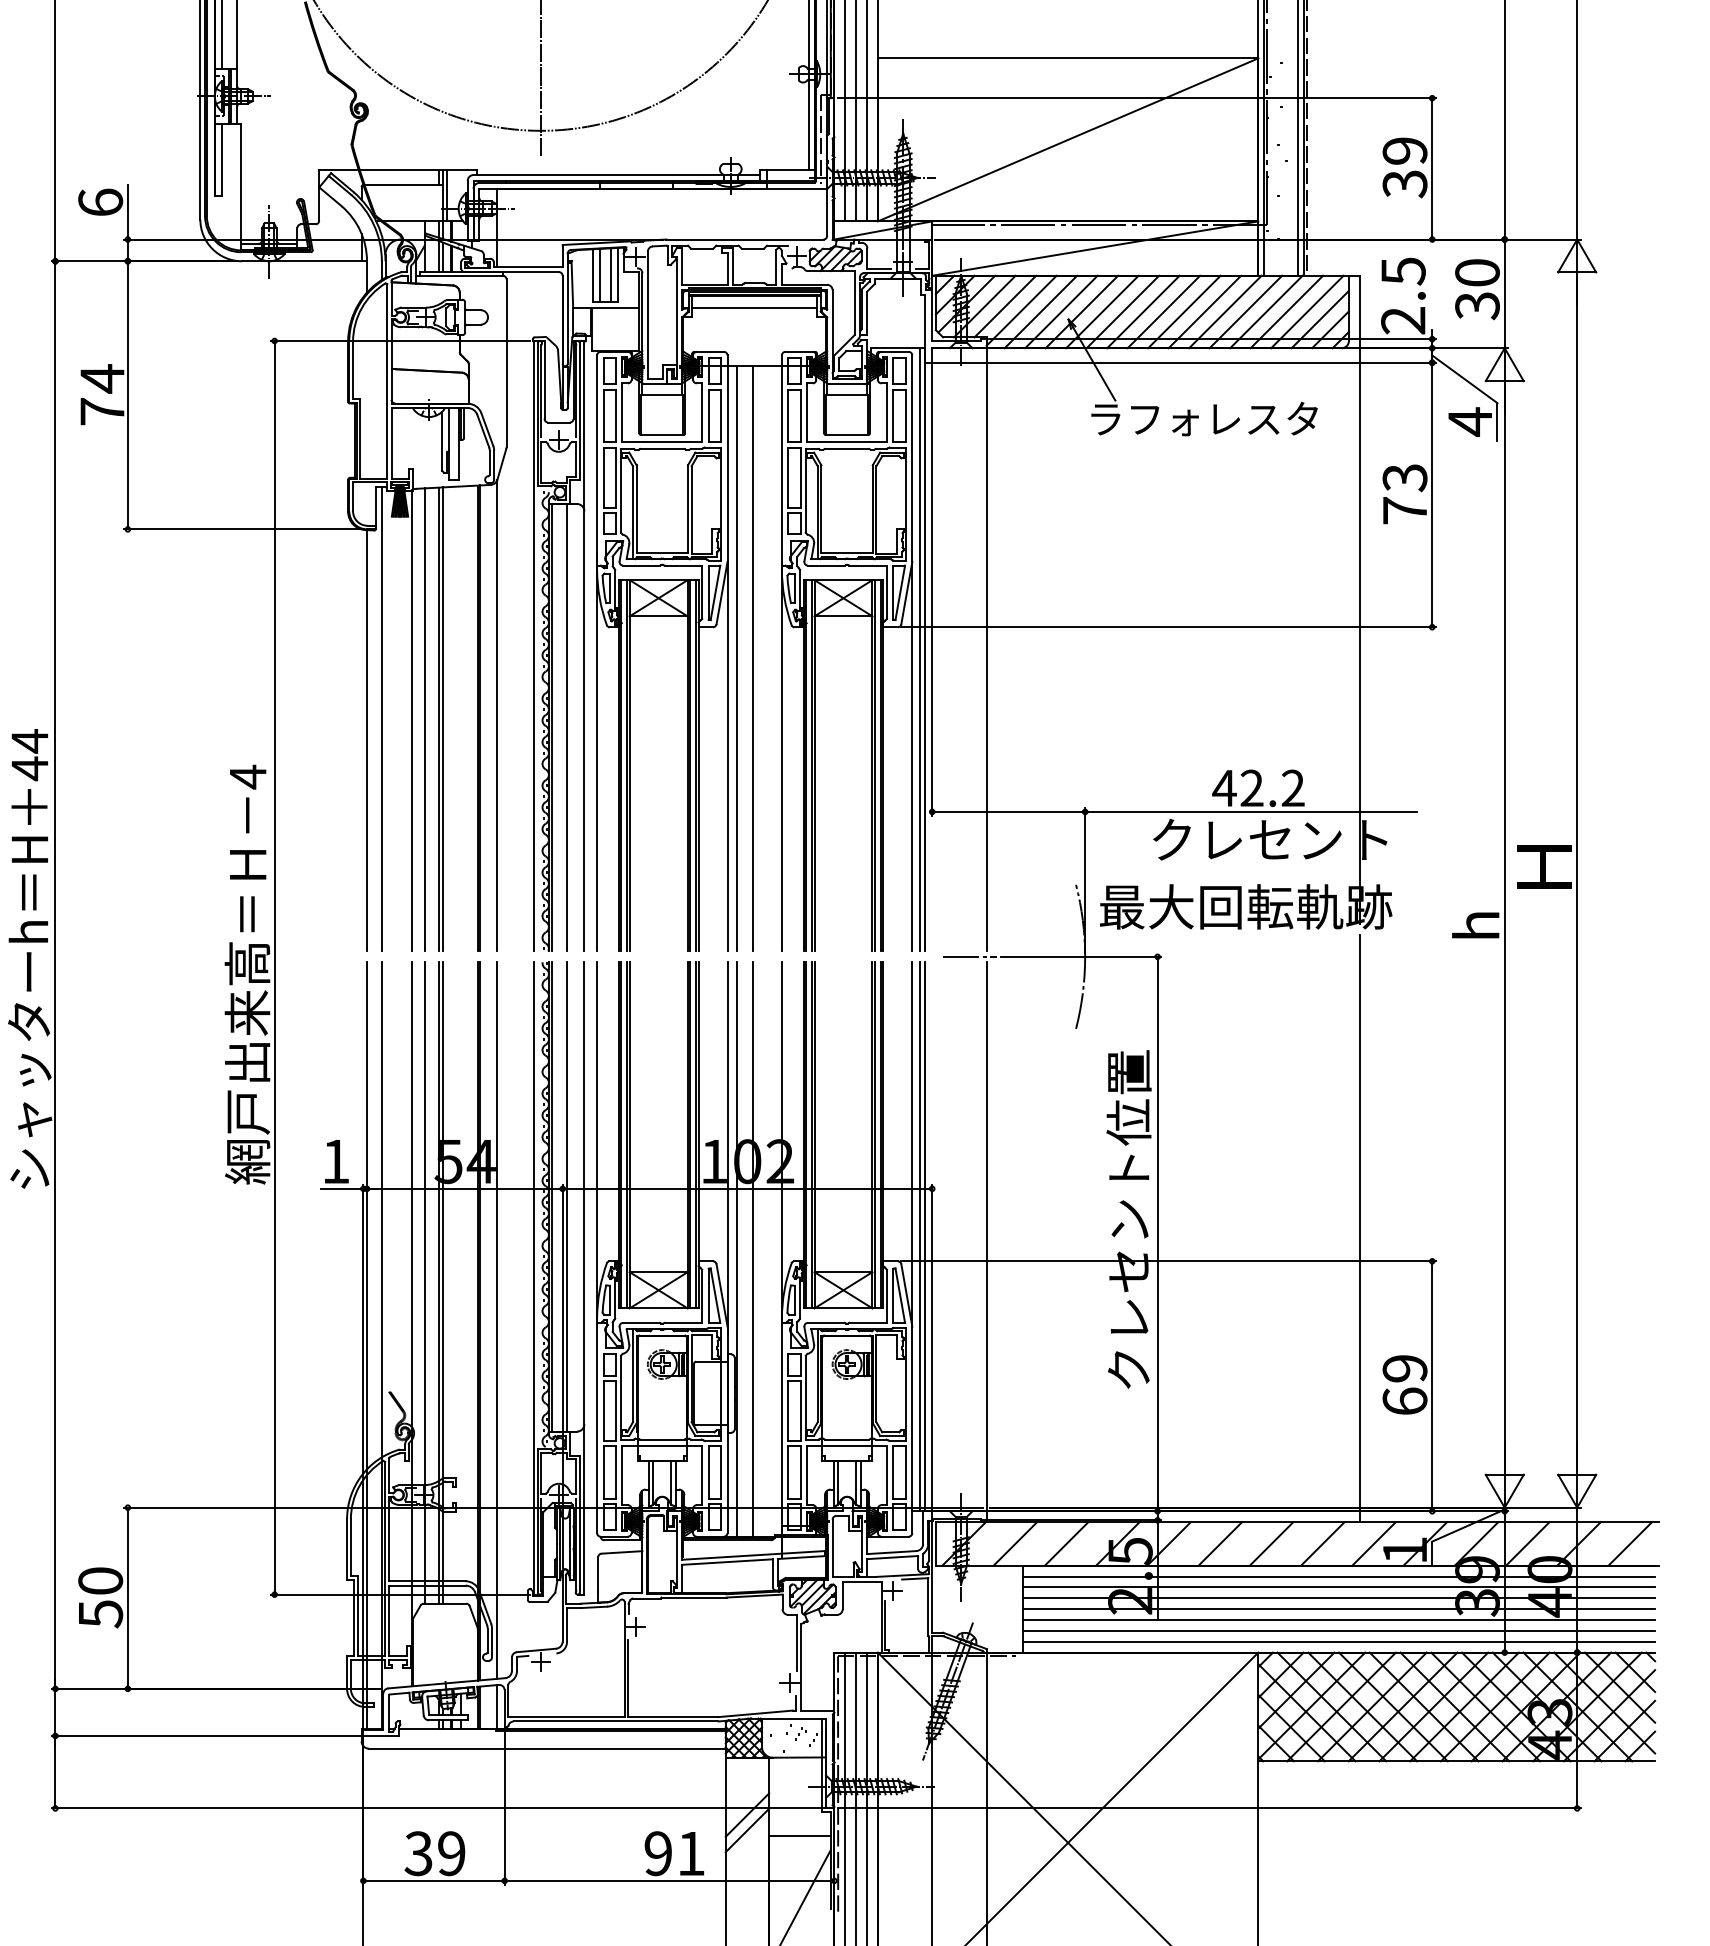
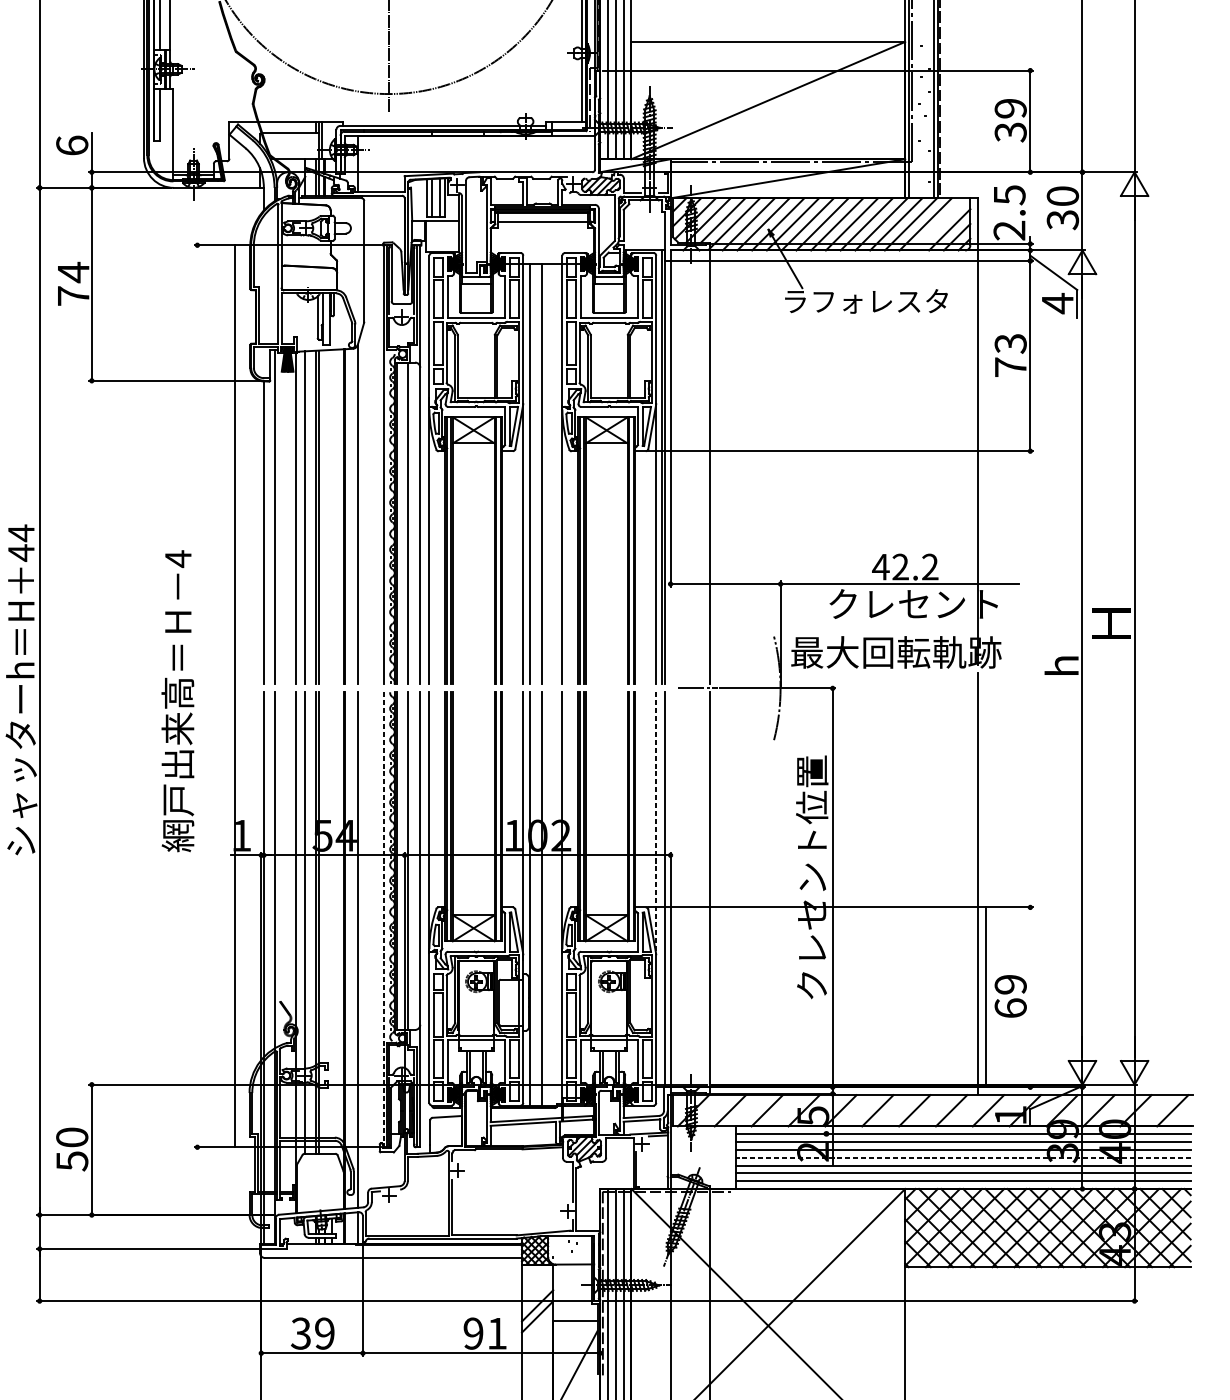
line: (1307, 311) -> (940, 224), removed
line: (274, 967) -> (234, 696), moved
line: (912, 1144) -> (656, 823), solid -> dashed
line: (919, 1236) -> (661, 889), removed
line: (533, 1278) -> (383, 919), solid -> dashed
line: (1432, 1386) -> (986, 997), moved
line: (1338, 1609) -> (962, 1157), solid -> dashed

